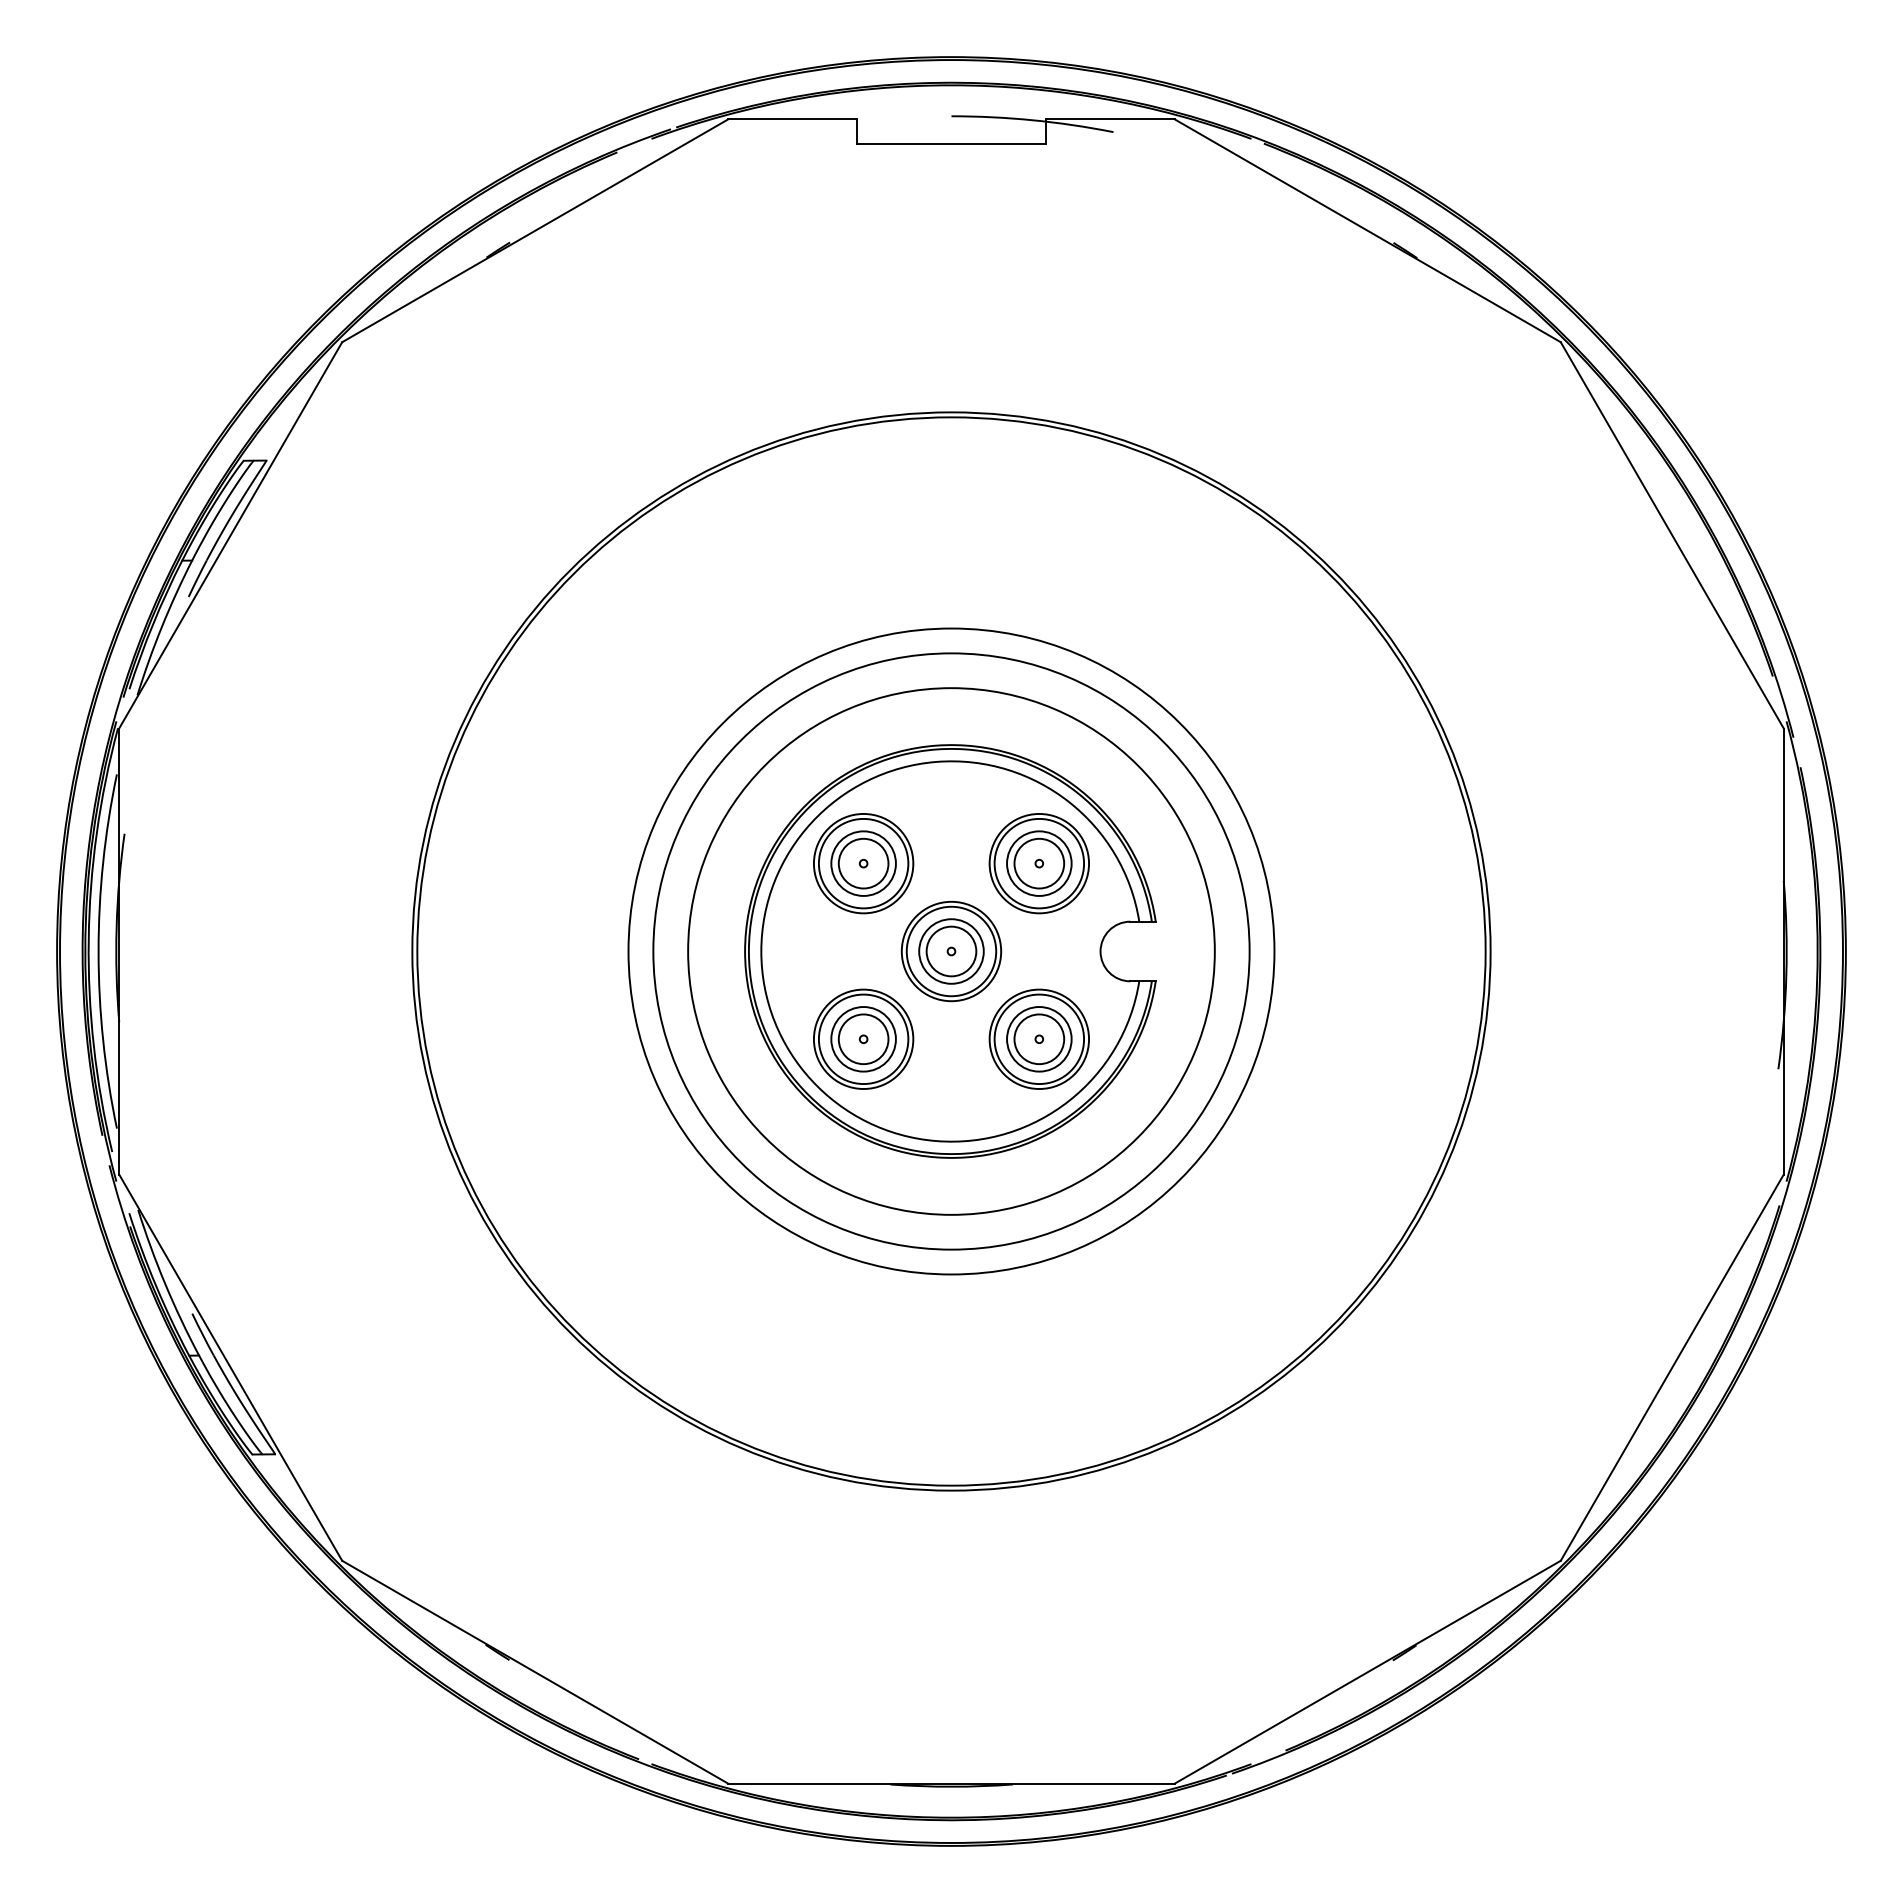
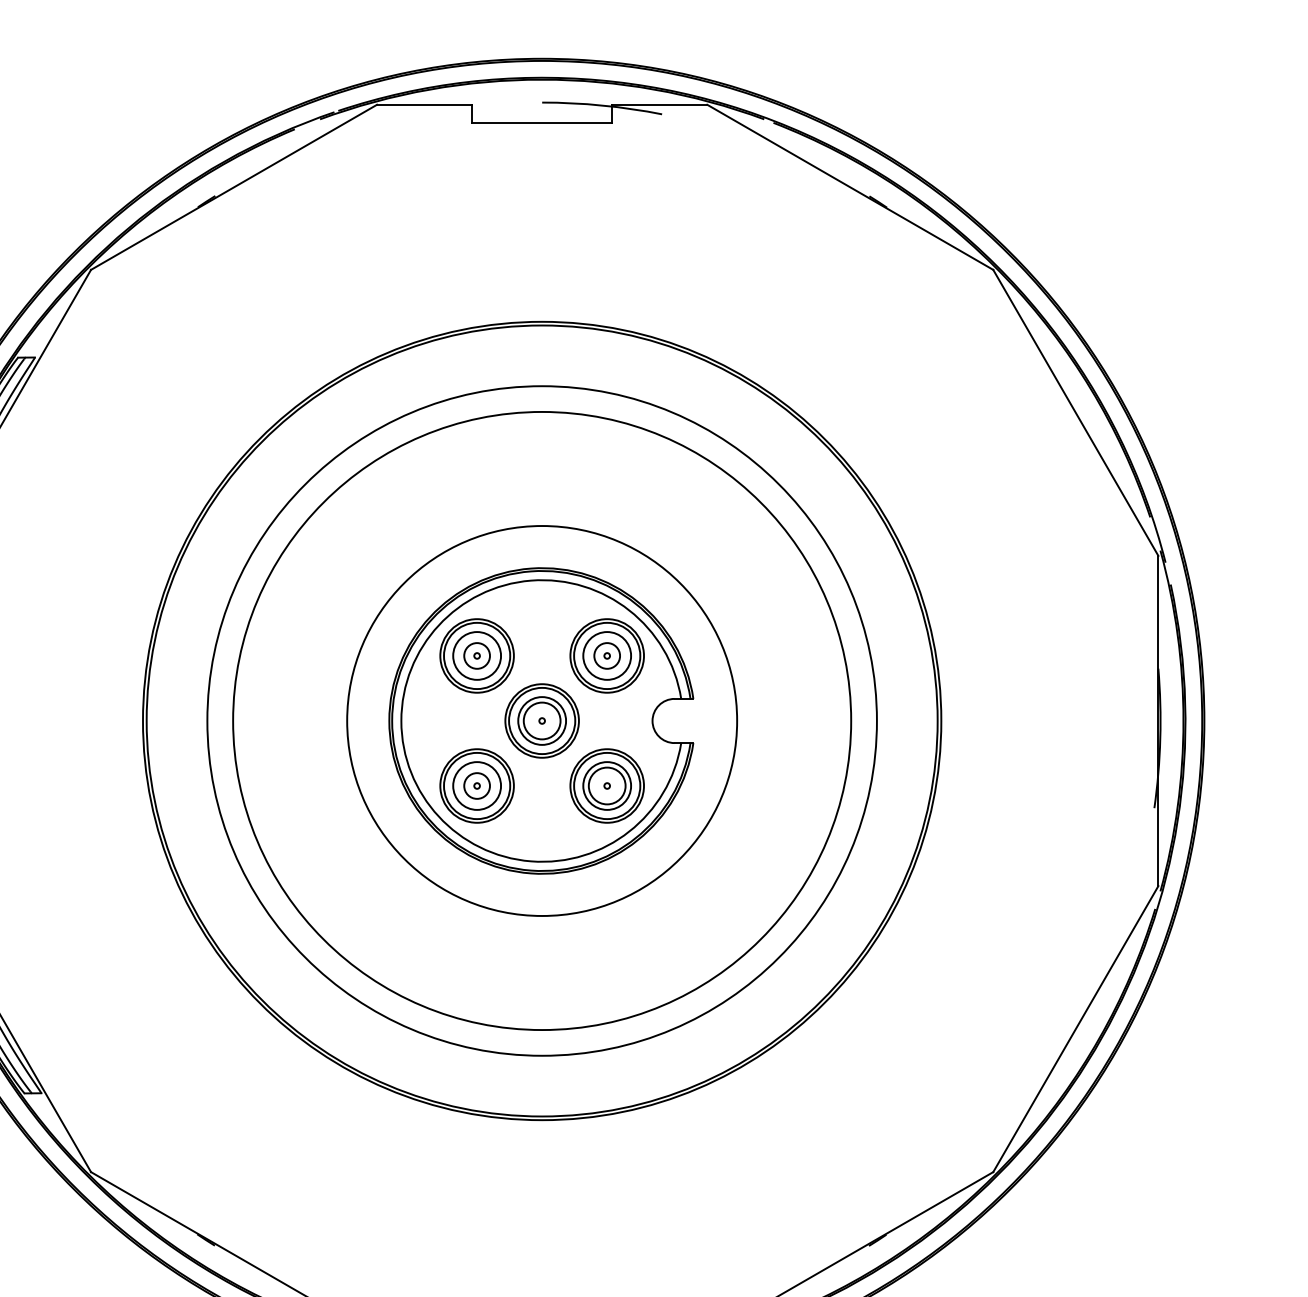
circle: (863, 863) -> (477, 655), size x0.7
circle: (1039, 863) -> (607, 655), size x0.7
circle: (951, 951) -> (542, 720), size x1.4
circle: (951, 951) -> (542, 720), size x1.4
circle: (863, 1039) -> (477, 786), size x0.7

